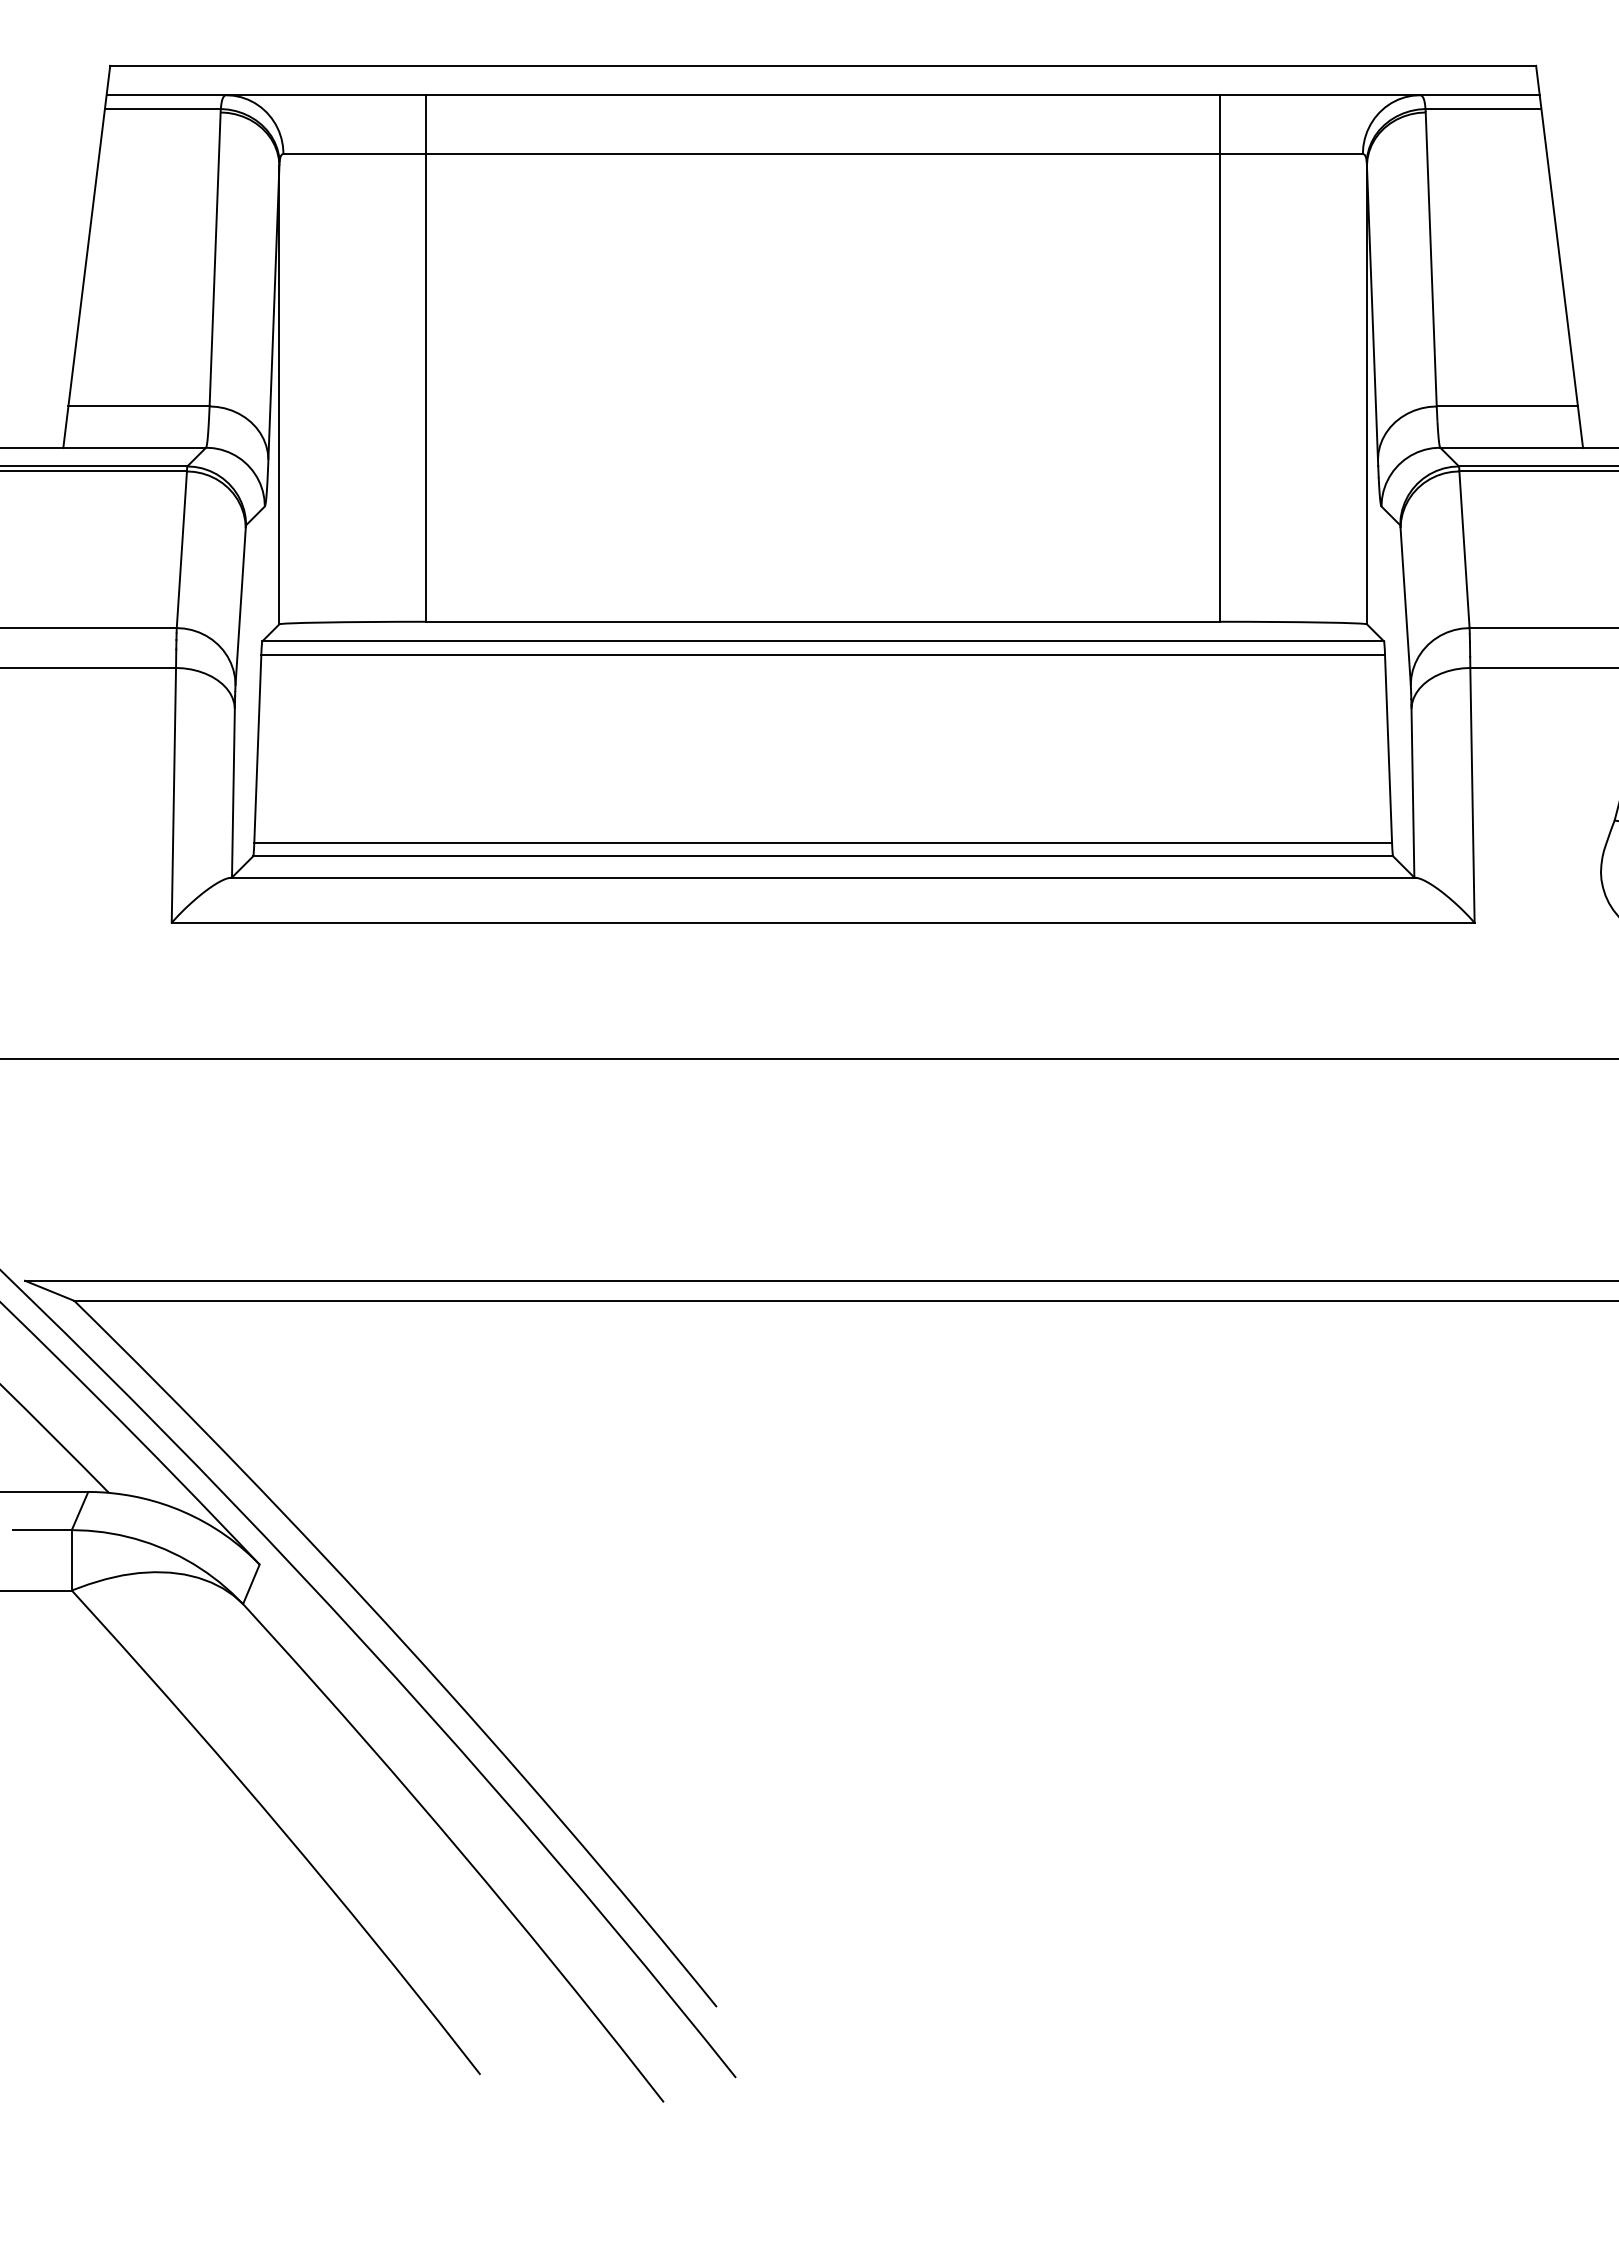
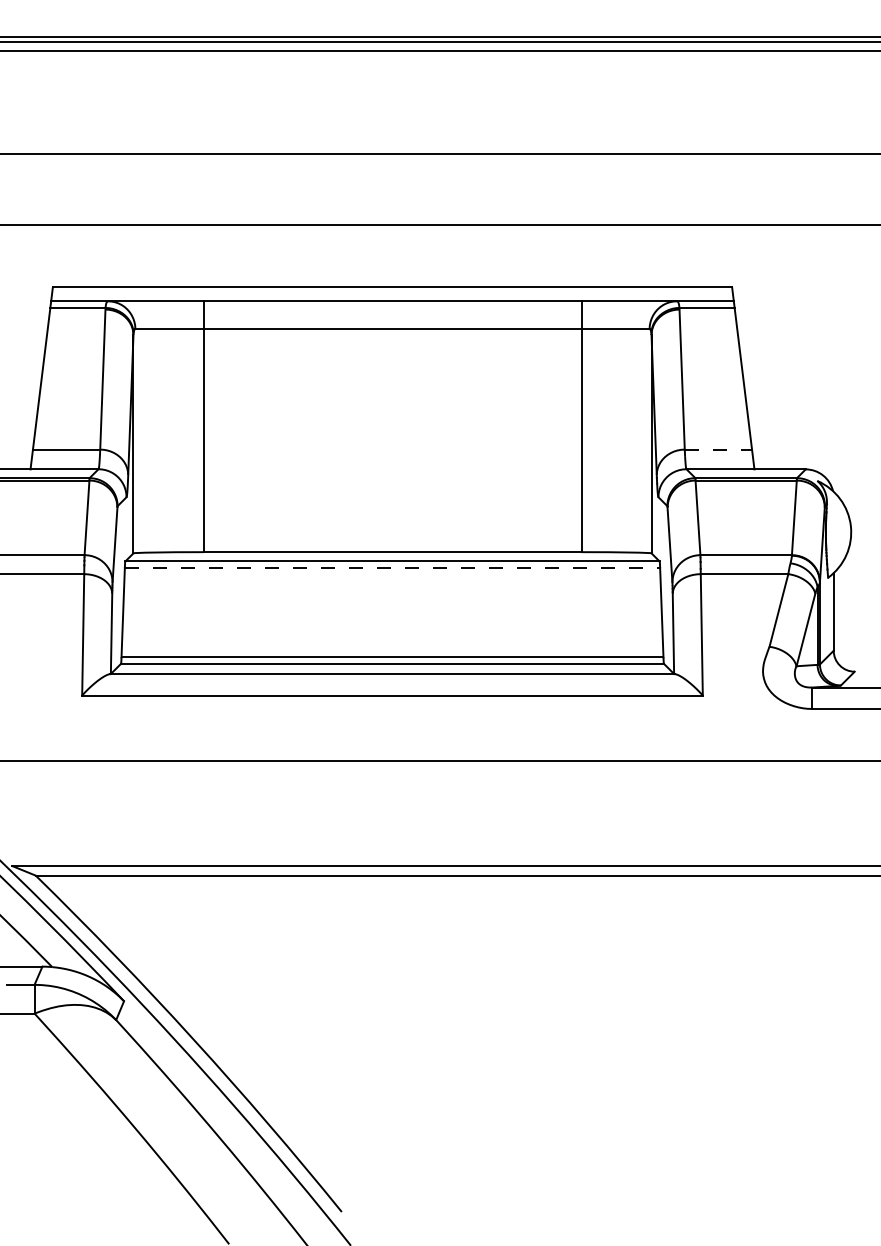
line: (1507, 406) -> (718, 449), solid -> dashed
line: (823, 656) -> (392, 568), solid -> dashed

